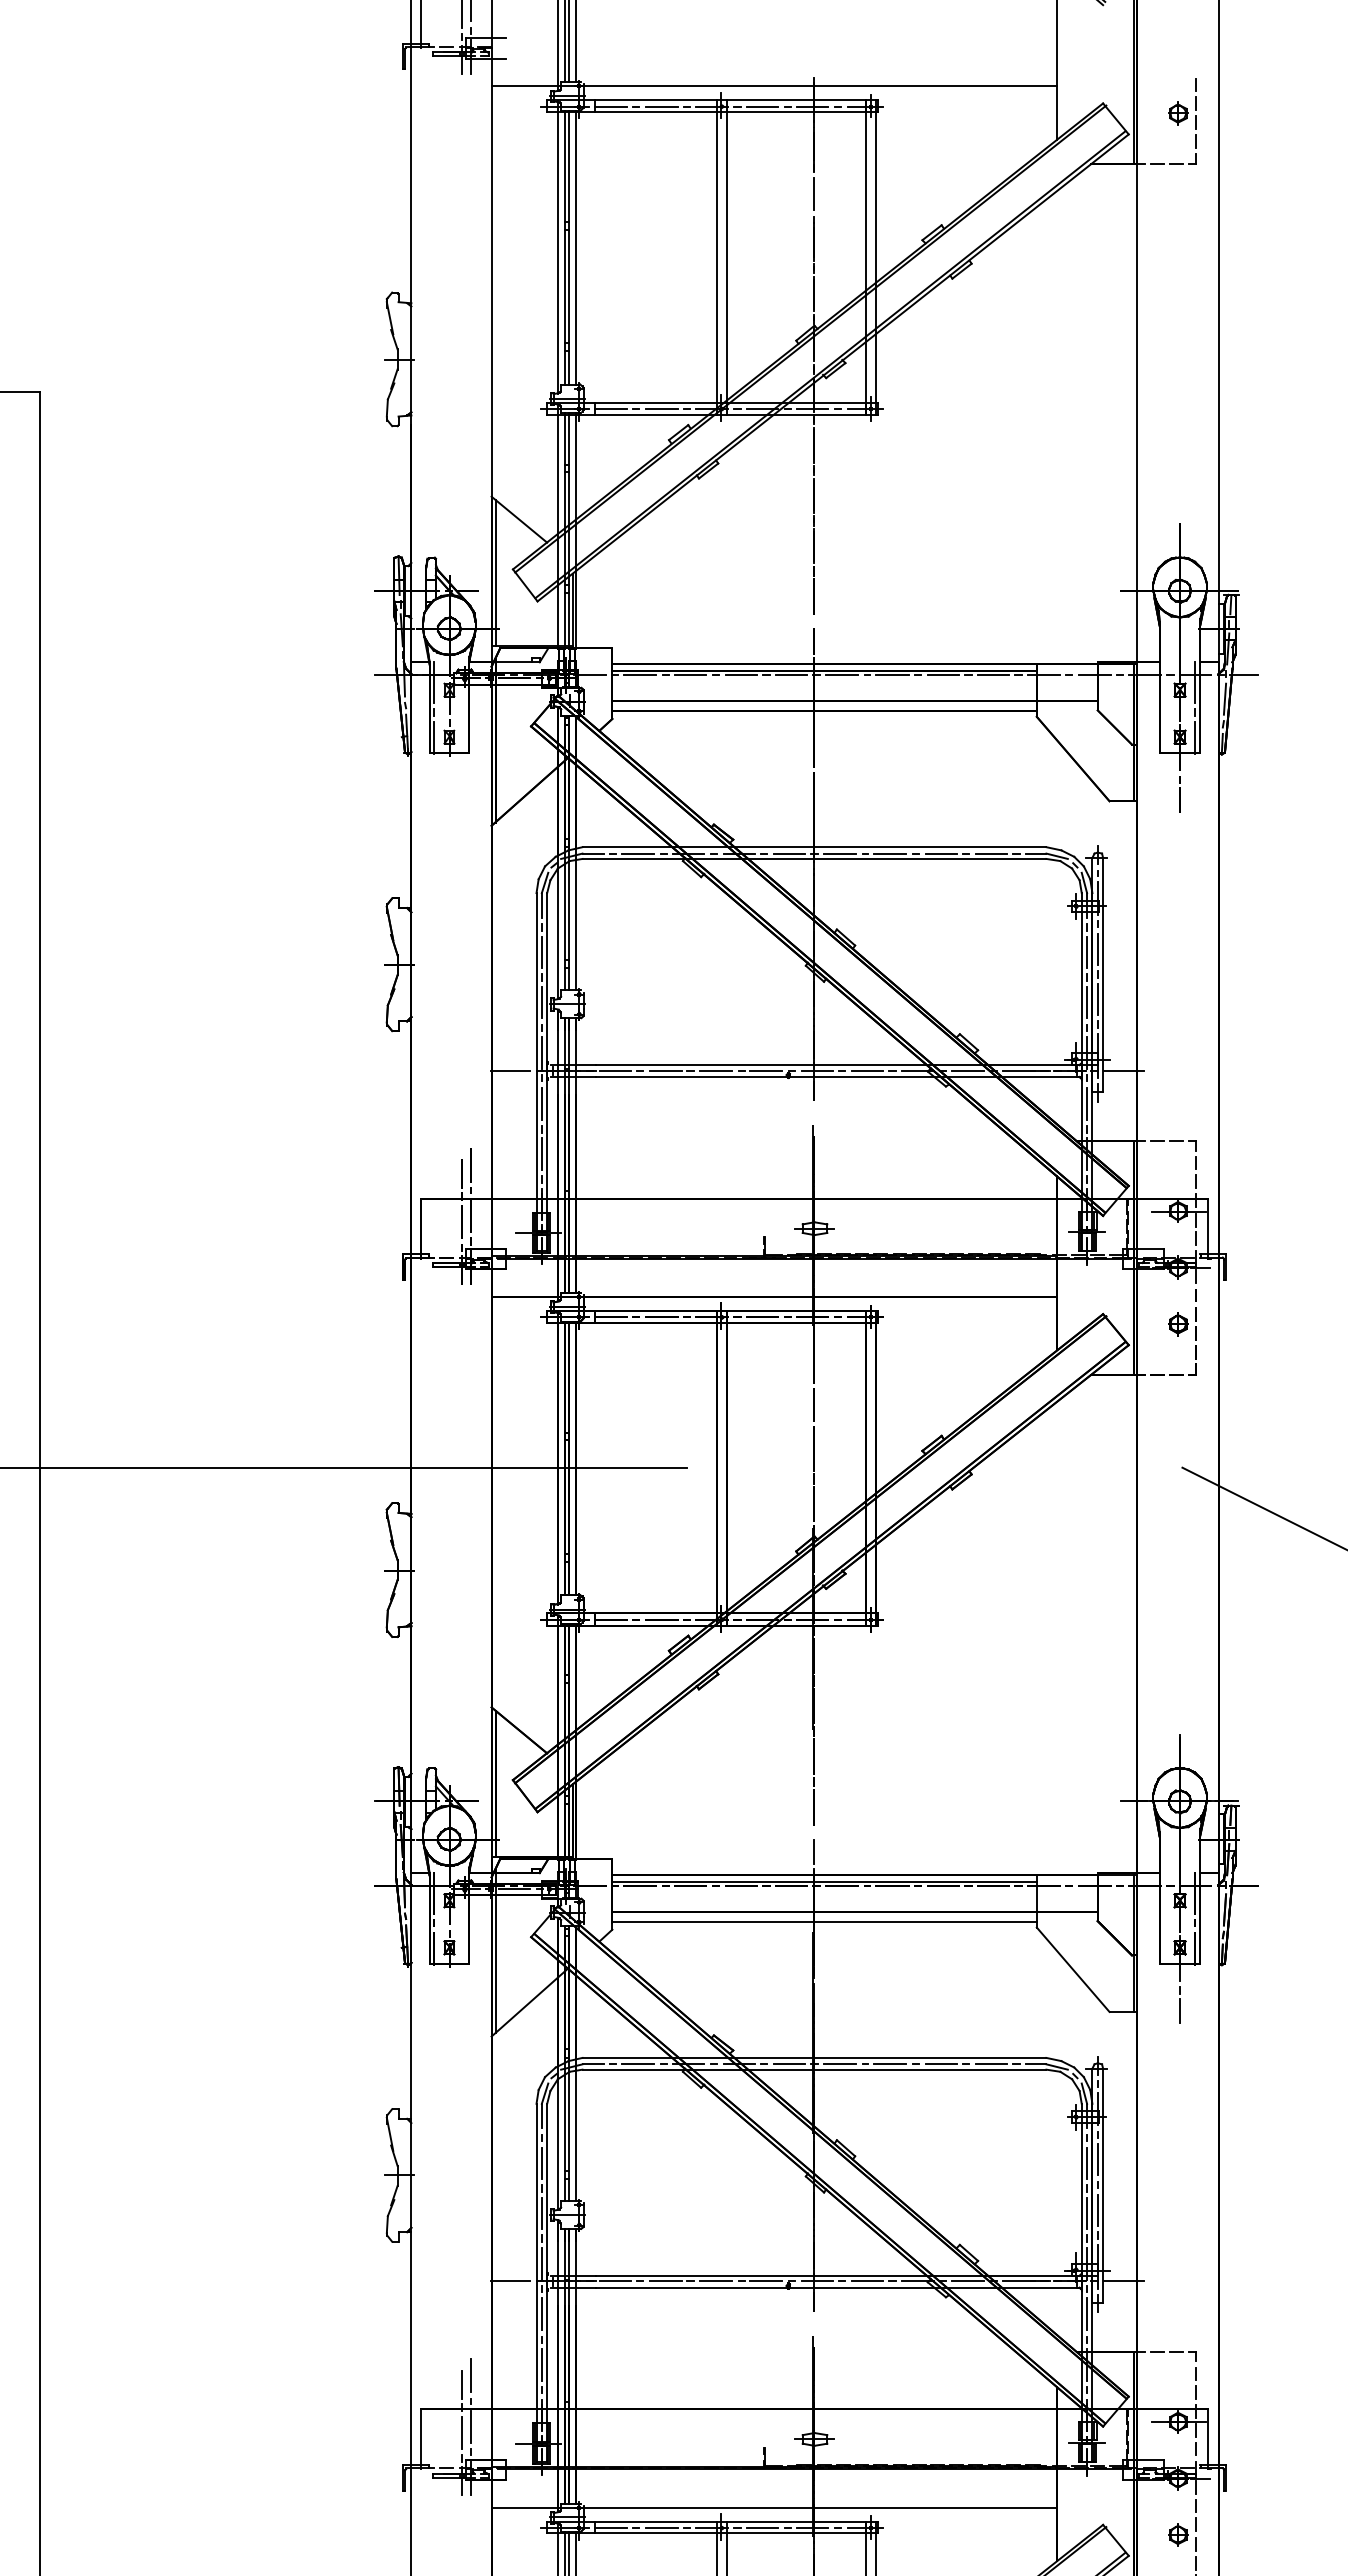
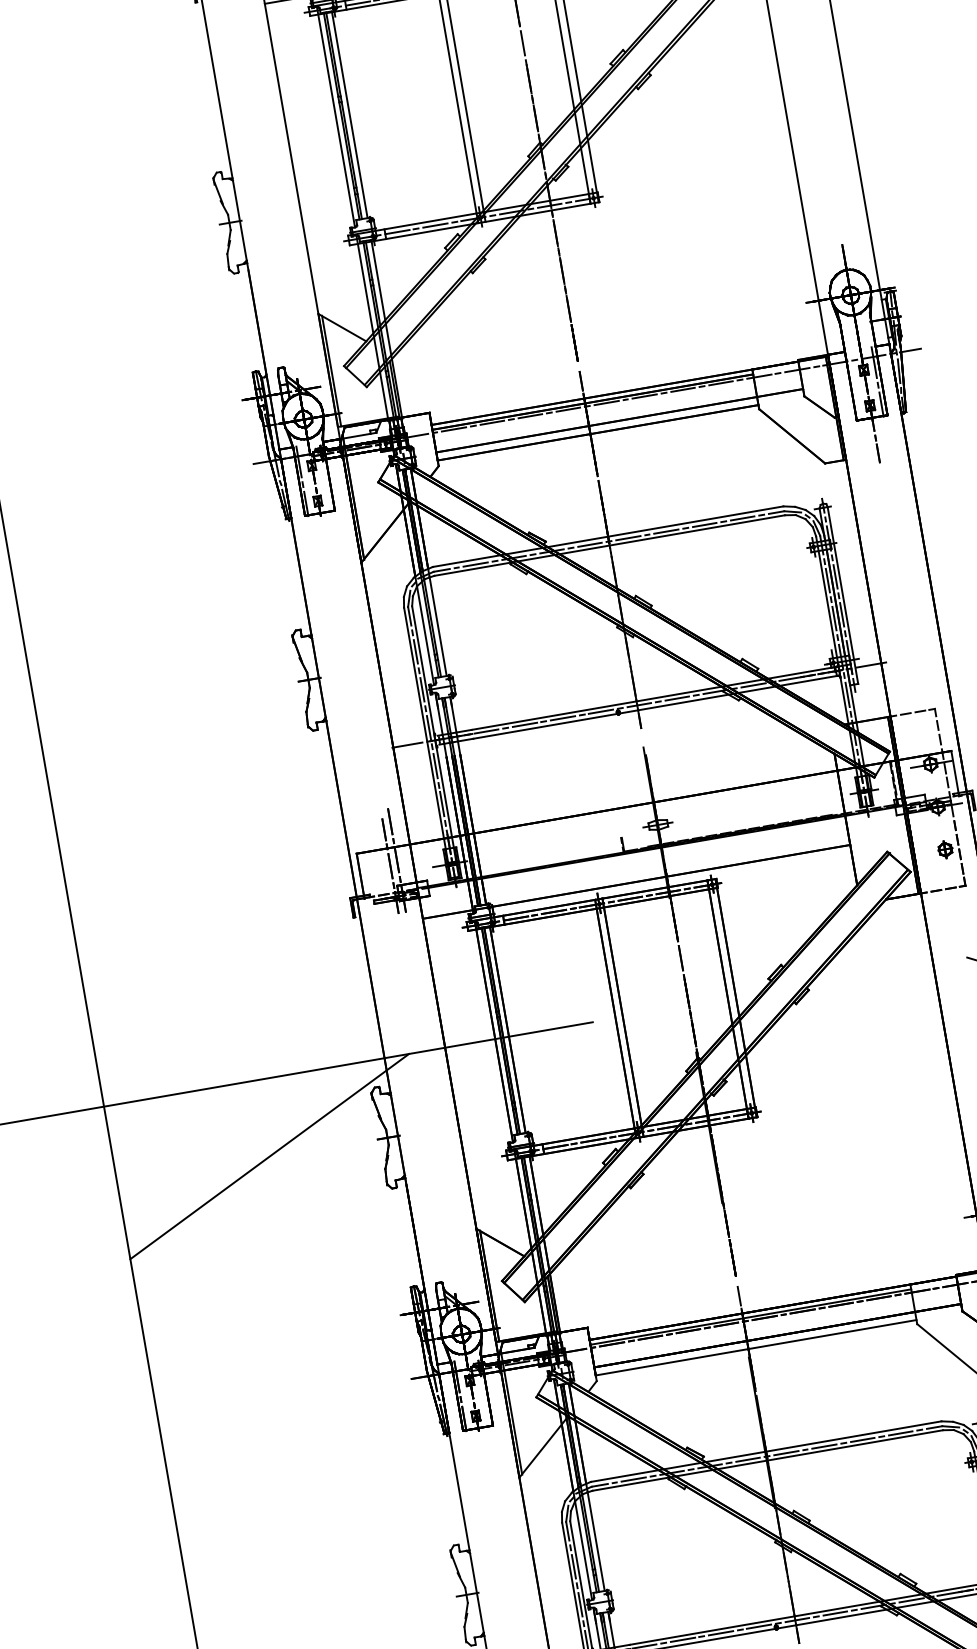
line: (241, 1568) -> (269, 1156), added

